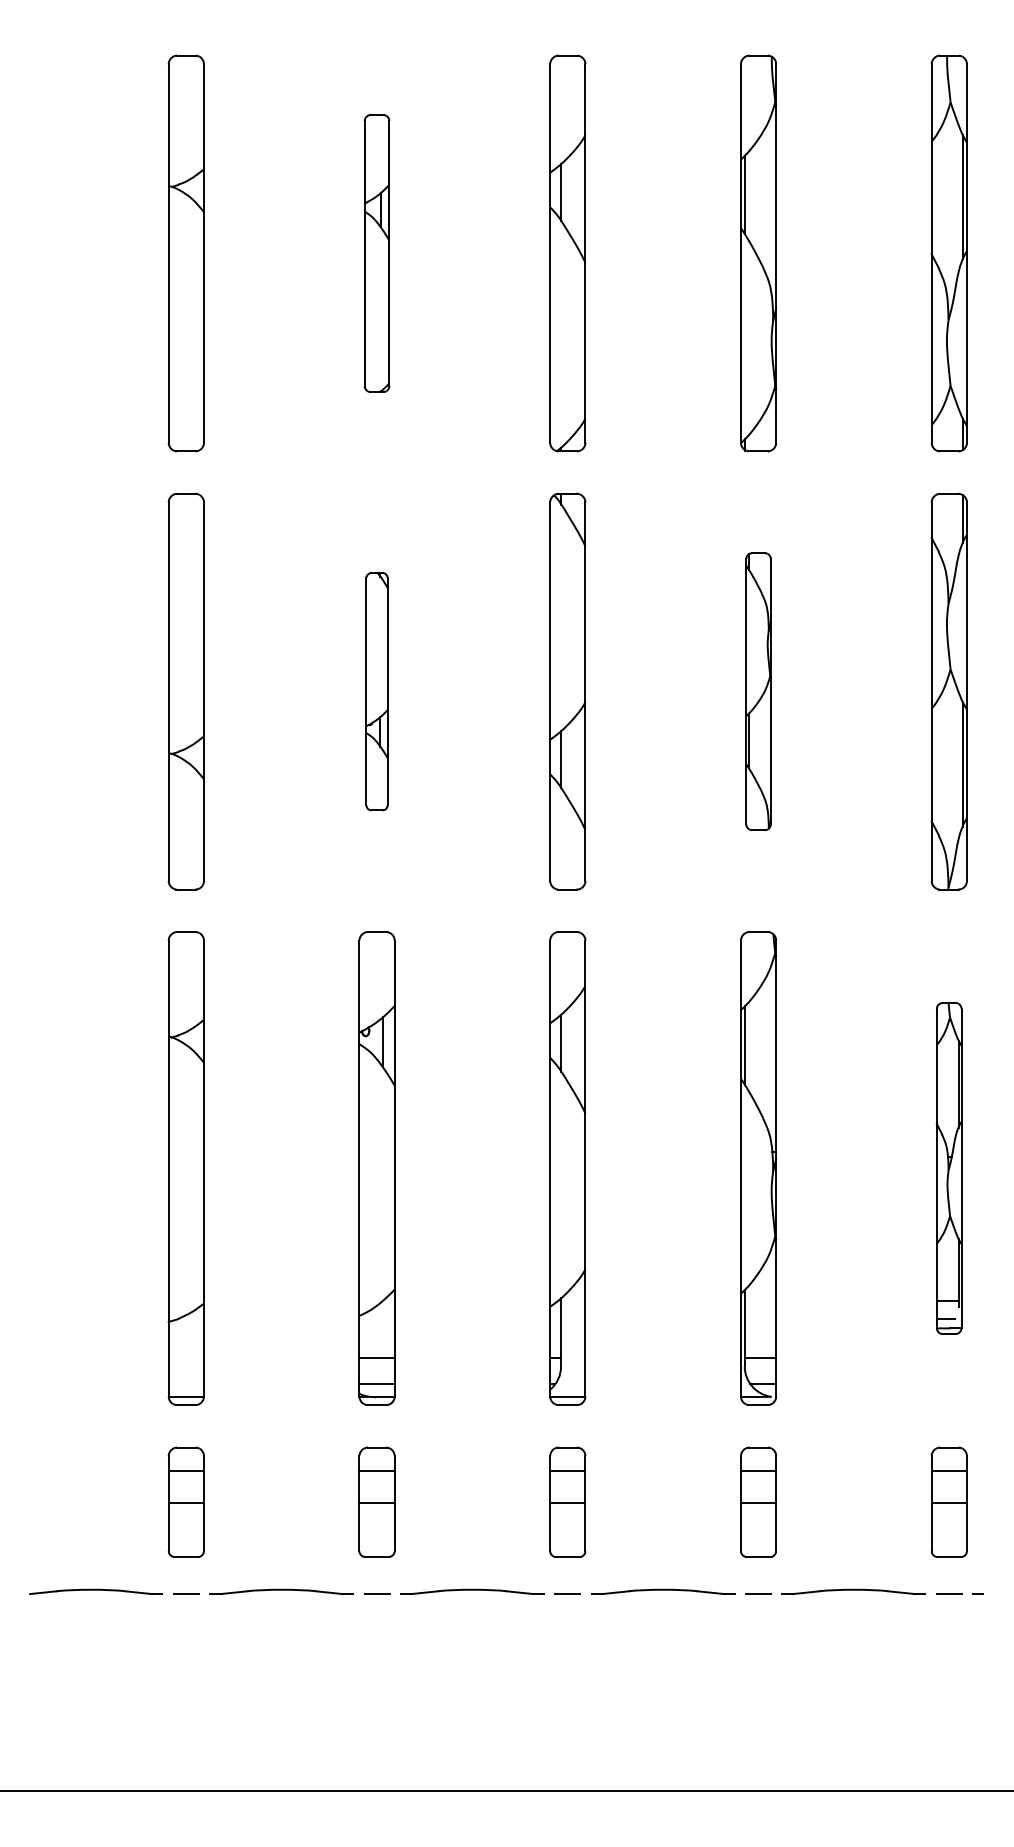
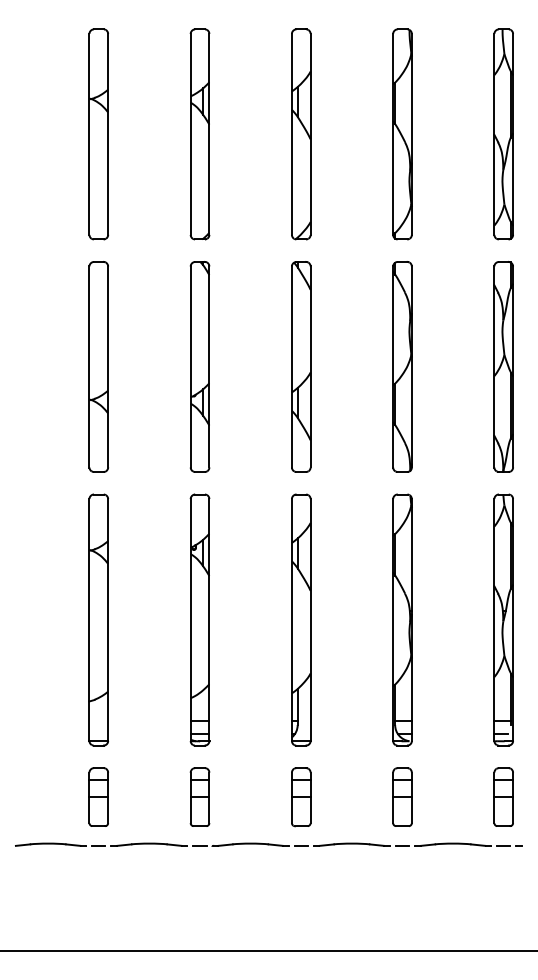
part: (376, 253) -> (199, 134), size x1.43
part: (376, 690) -> (199, 366), size x1.67
part: (758, 690) -> (402, 366), size x1.43
part: (948, 1167) -> (503, 619), size x1.43

